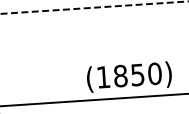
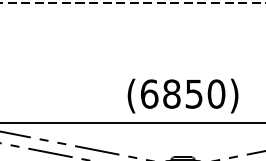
text: (103, 76) -> (149, 93), (1850) -> (6850)

